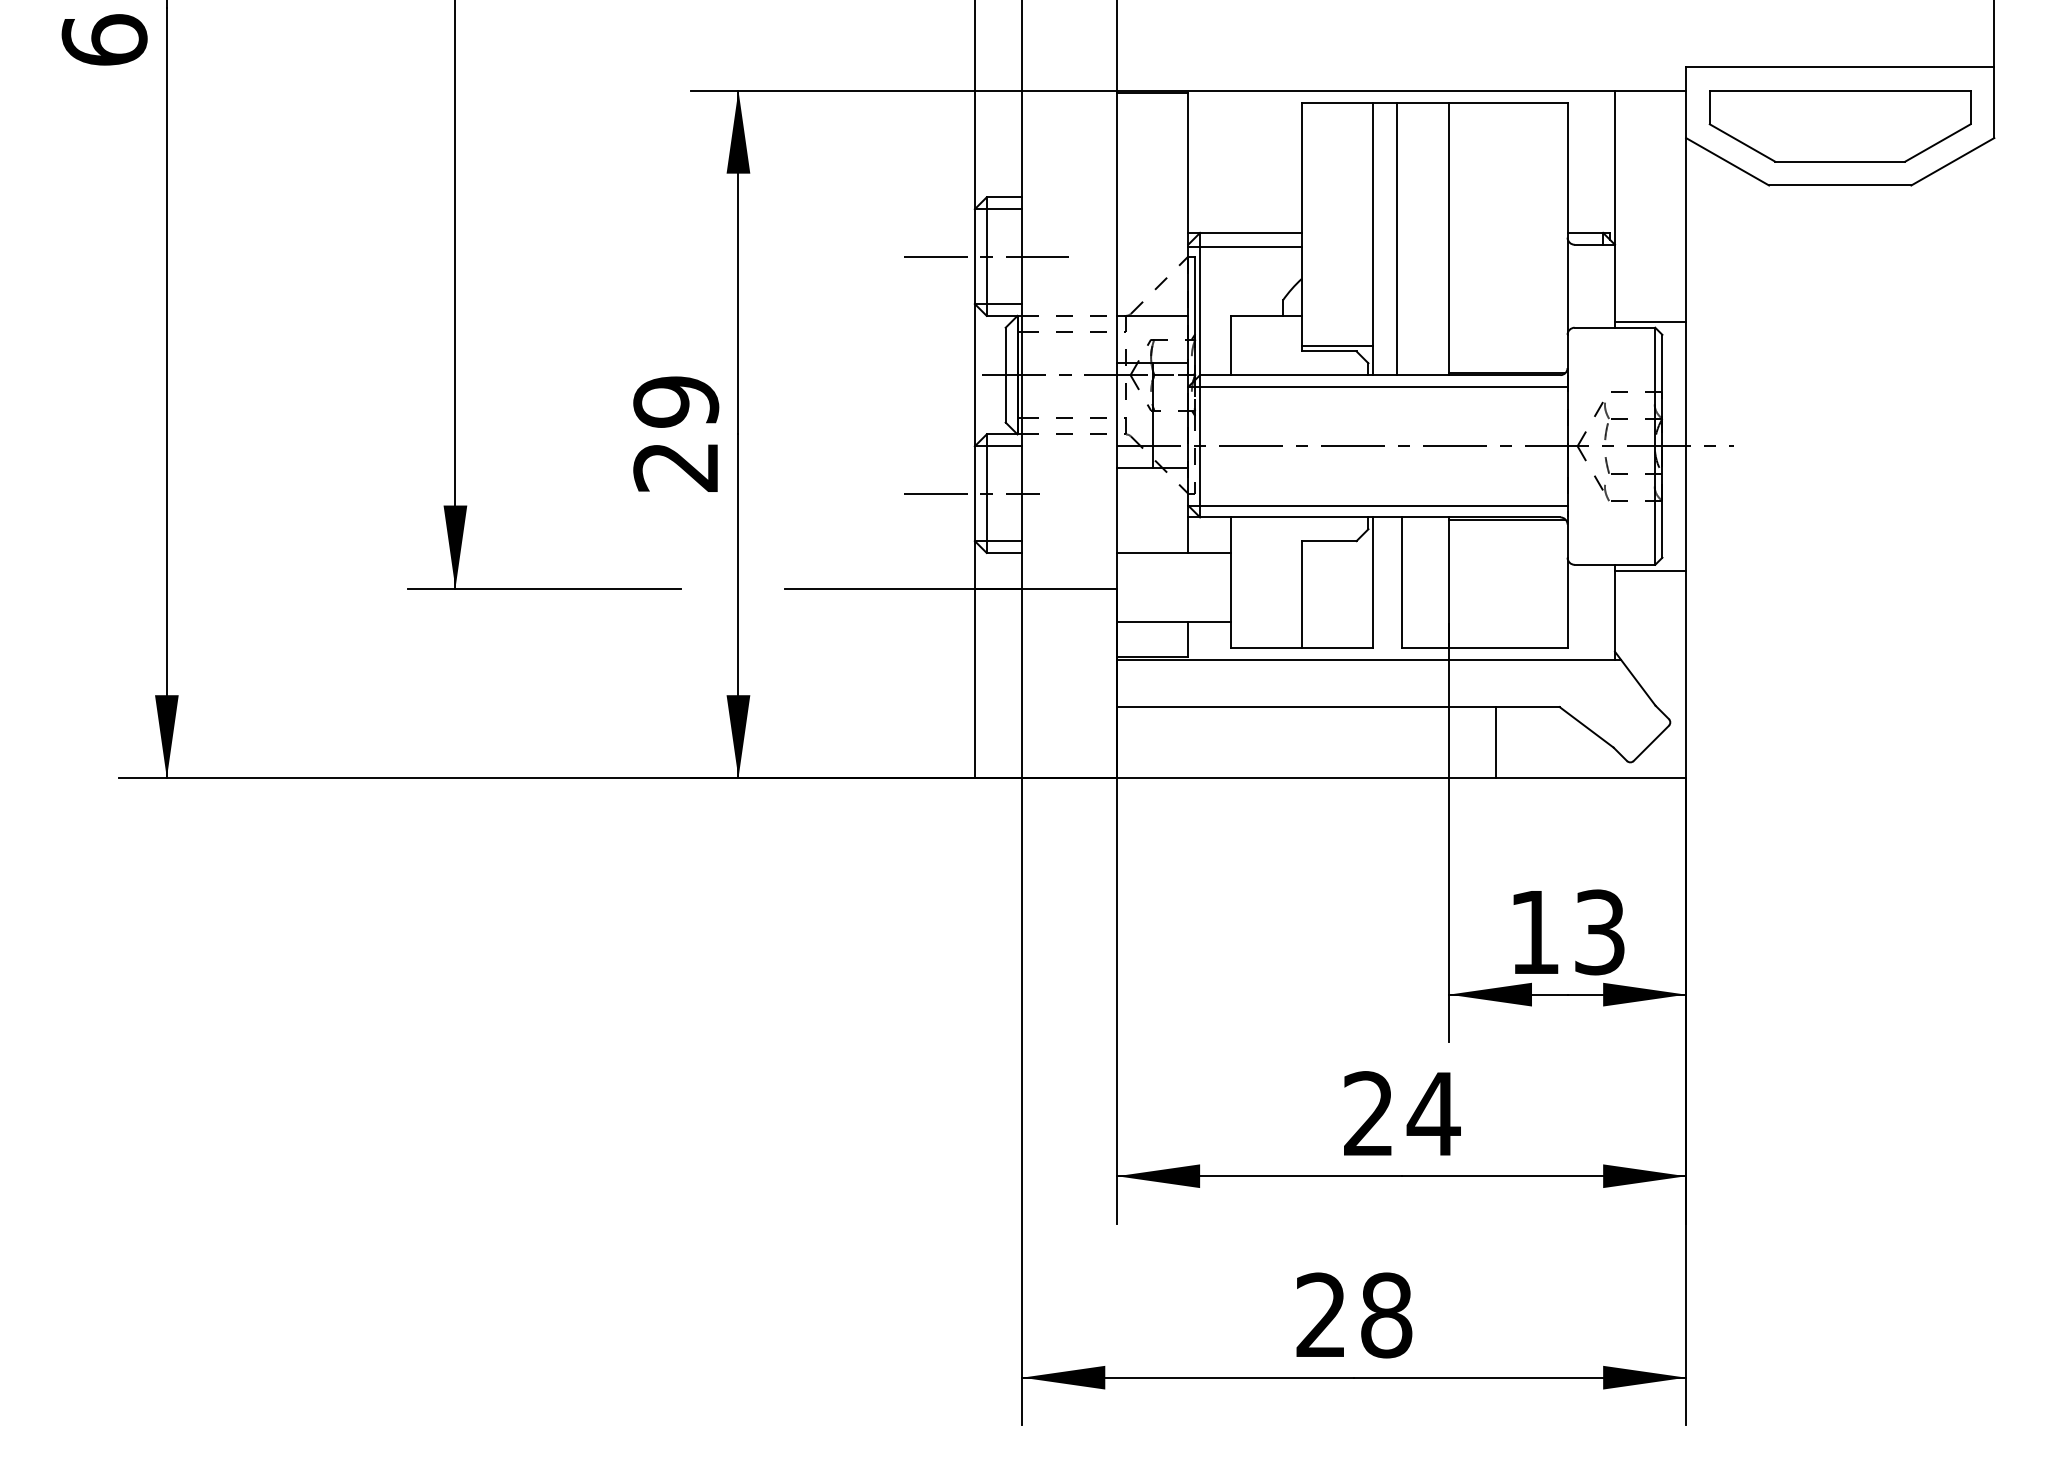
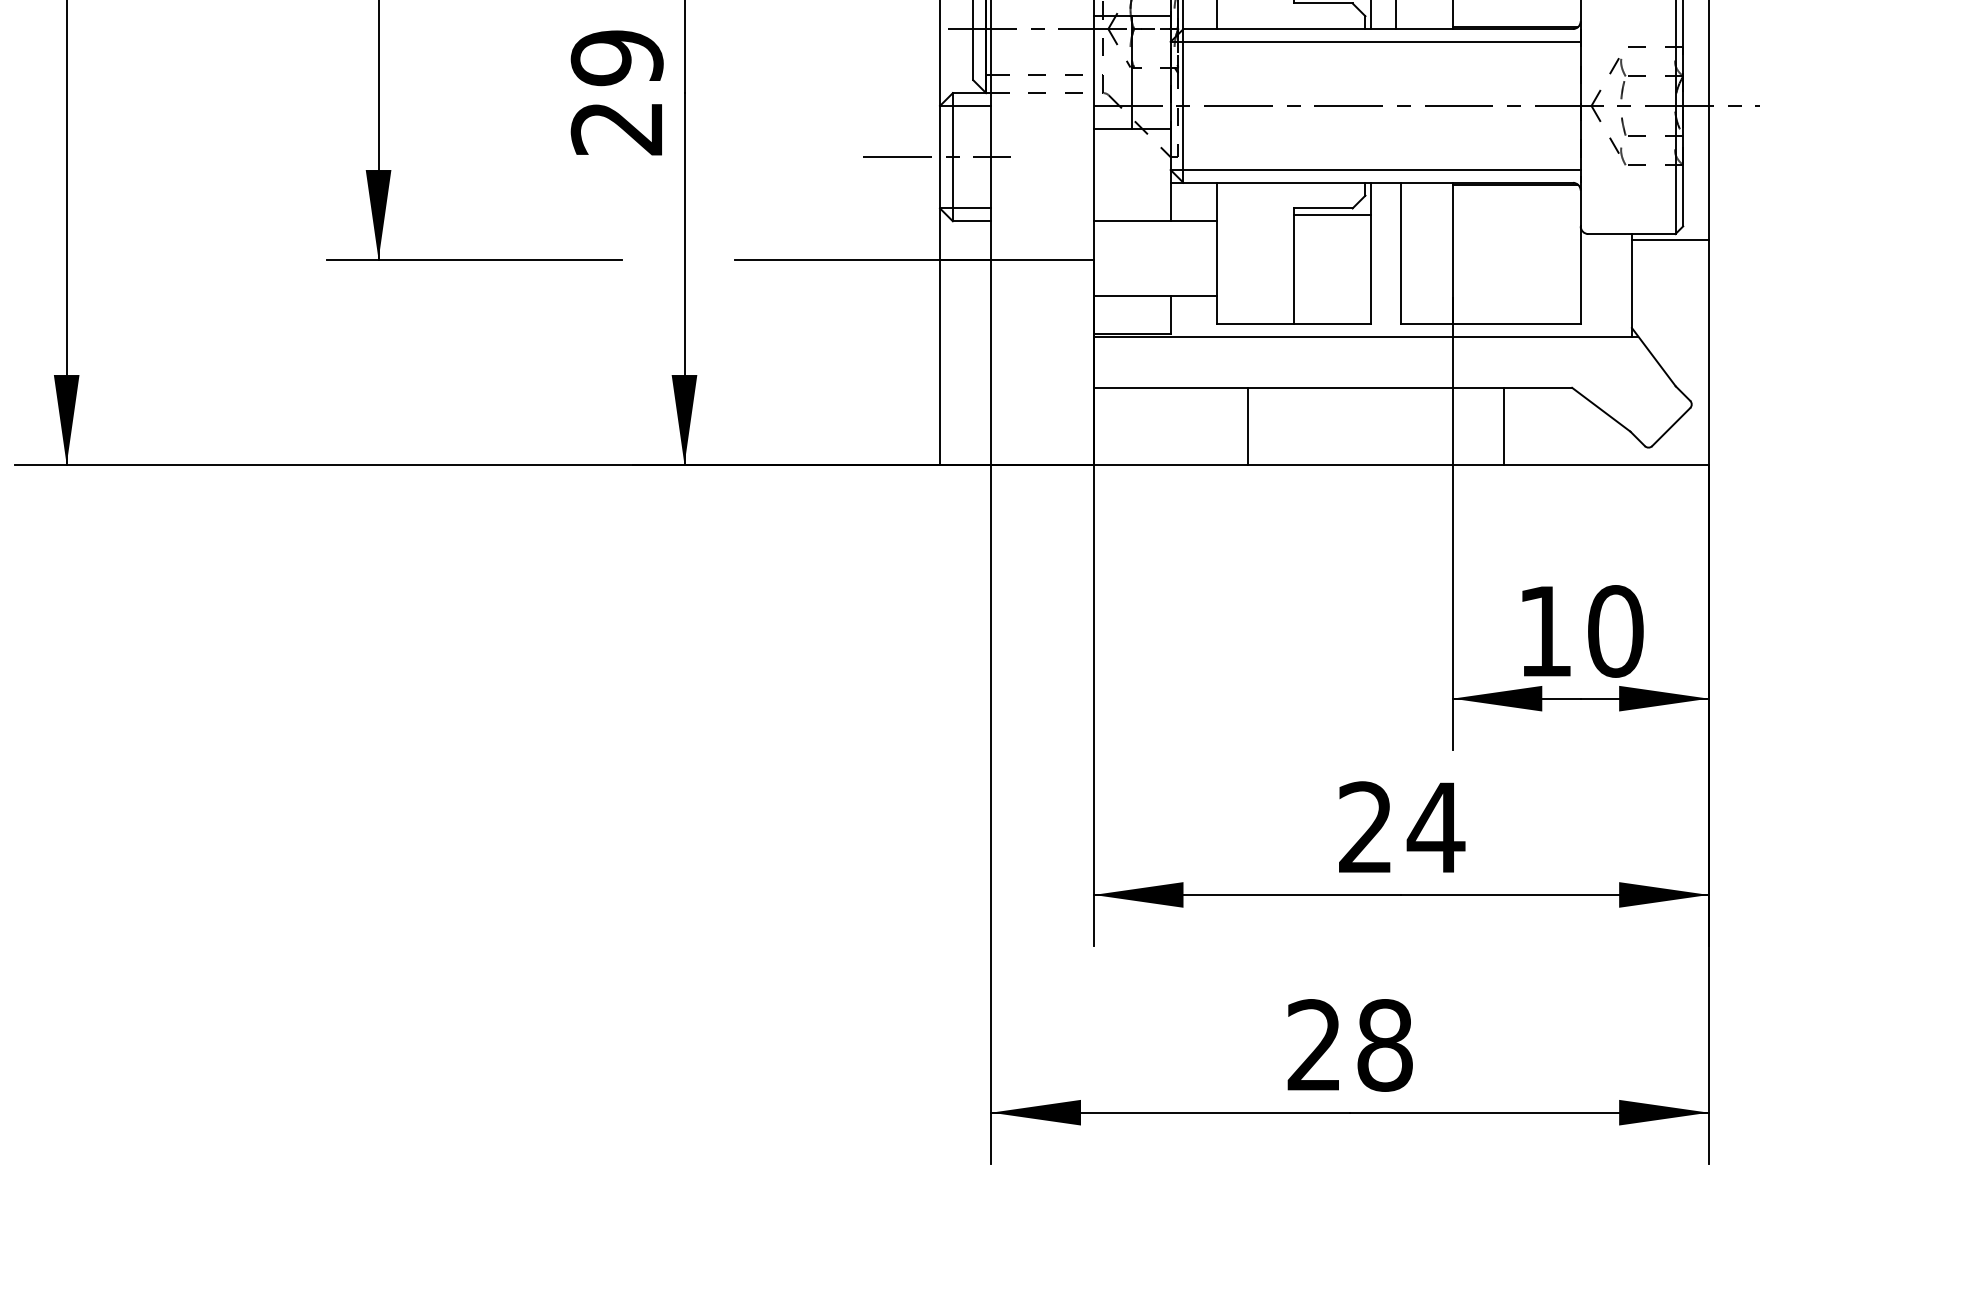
line: (1337, 547) -> (1332, 215), added
line: (1259, 742) -> (1247, 426), added
text: (1599, 932) -> (1615, 631), 13 -> 10

